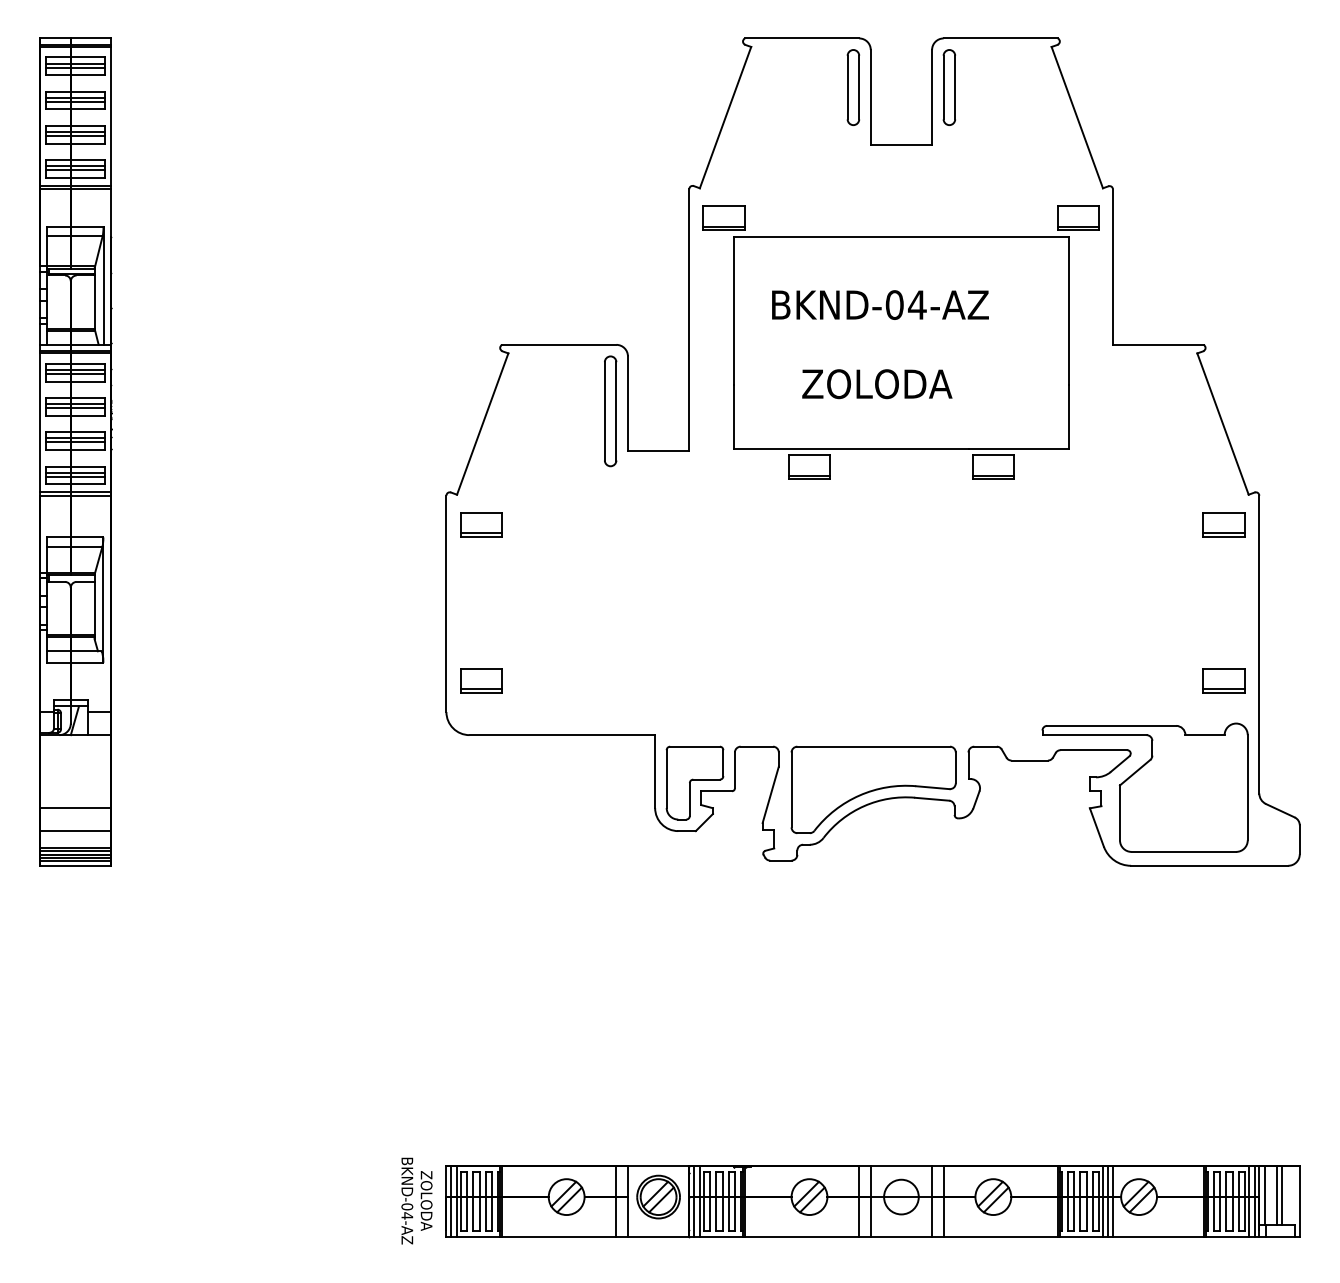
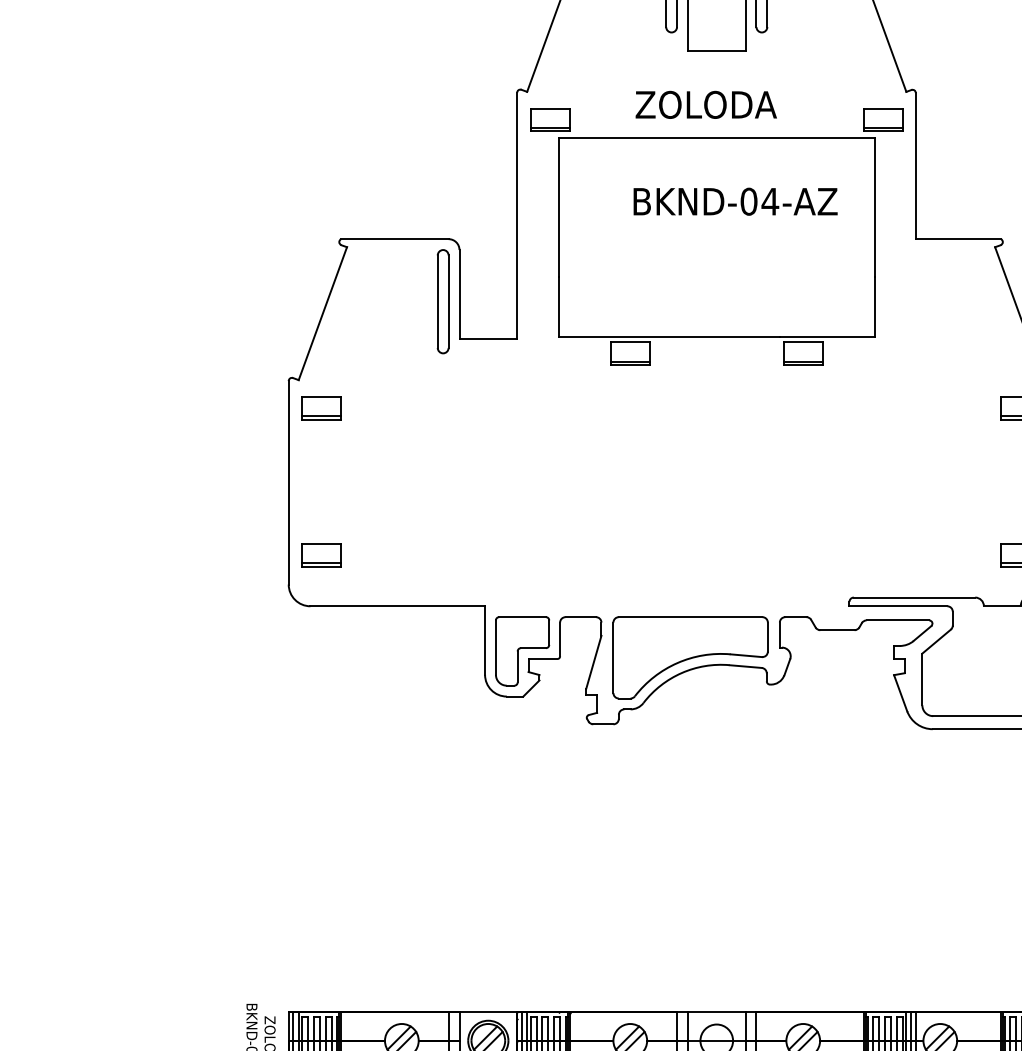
text: (880, 304) -> (735, 201), moved
text: (877, 384) -> (706, 105), moved

